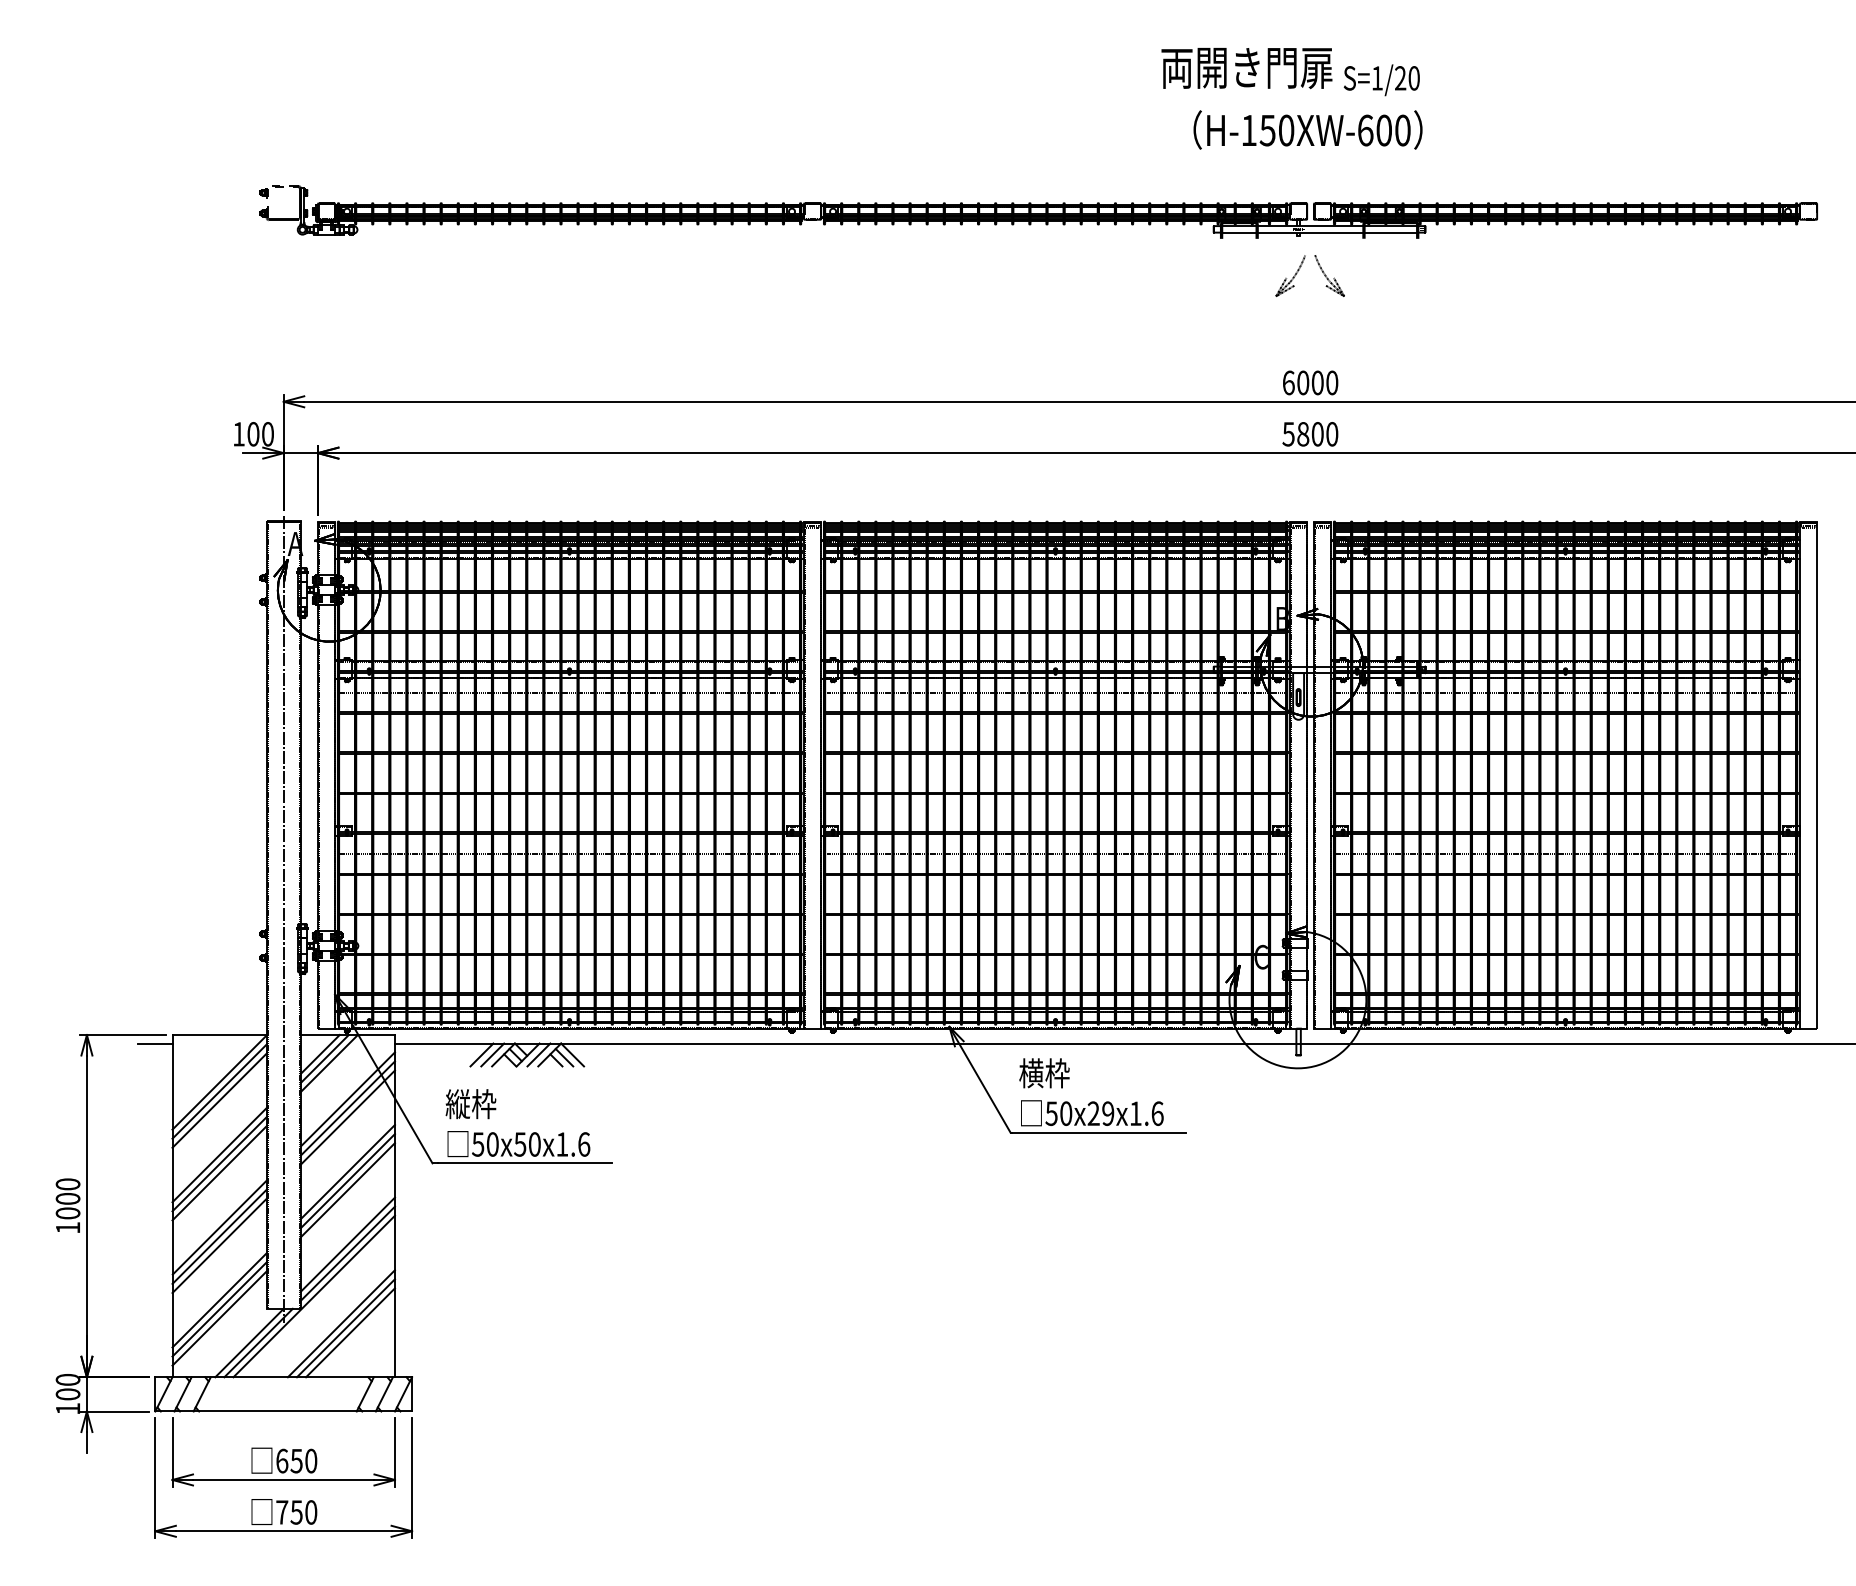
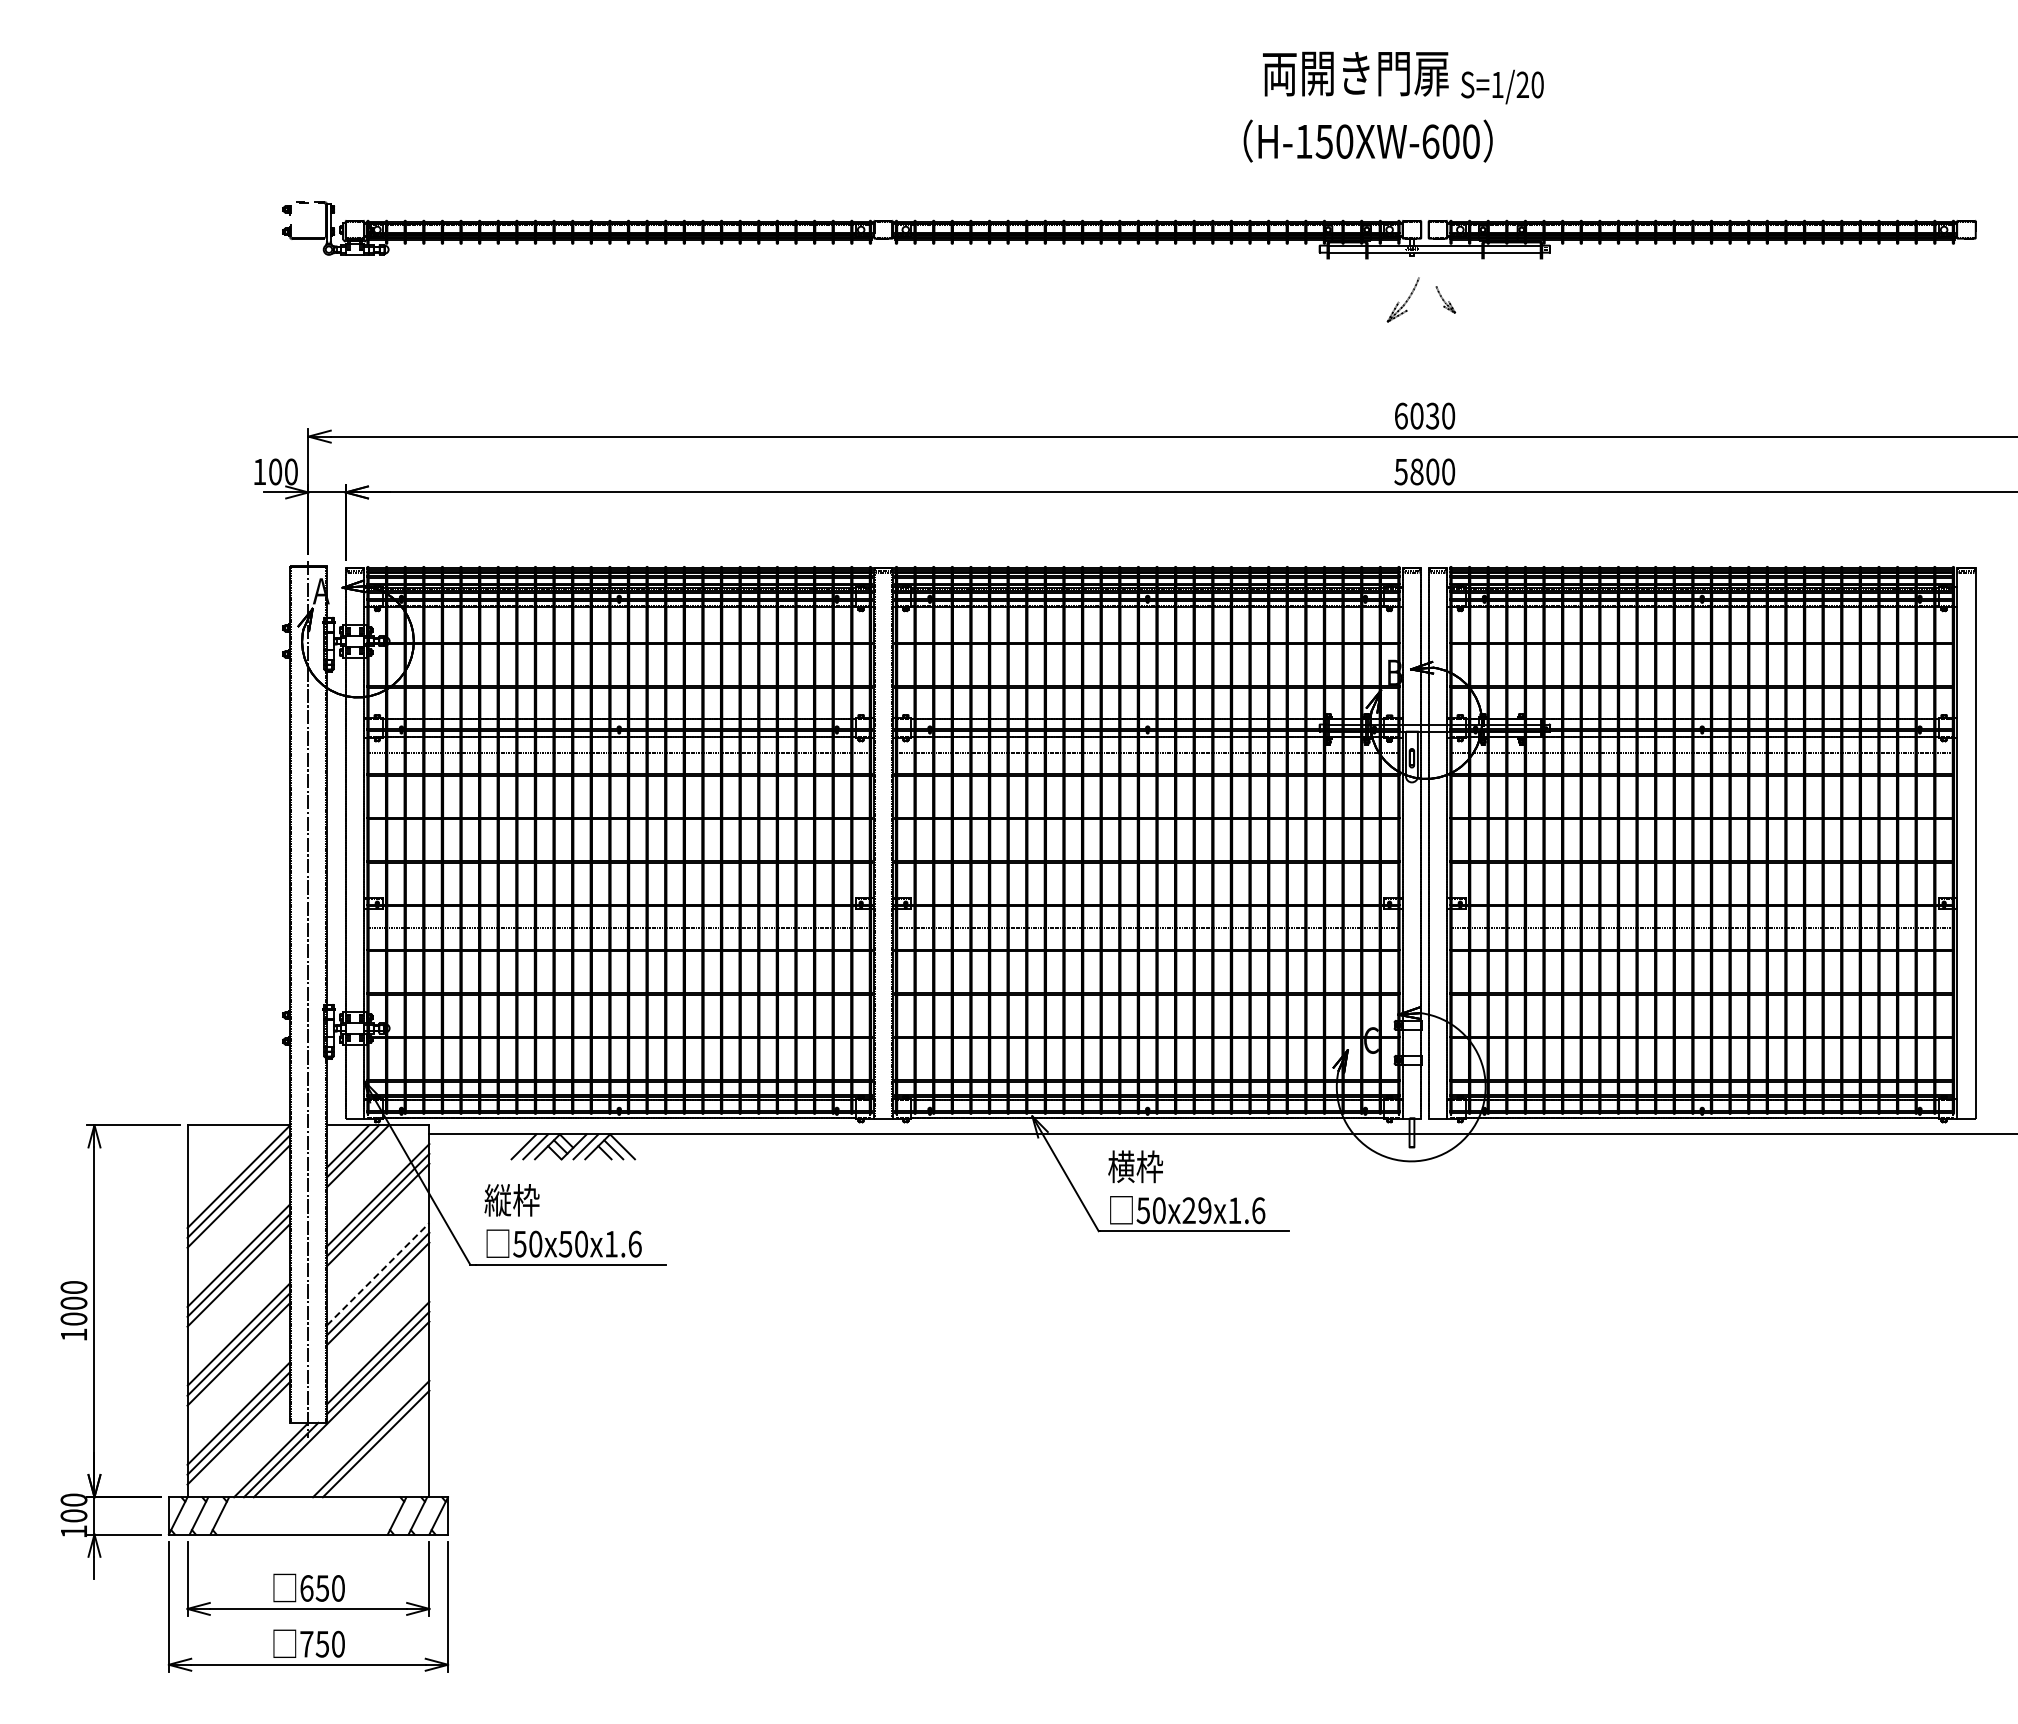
text: (1307, 129) -> (1367, 140), moved
part: (1329, 275) -> (1445, 299), size x0.6
text: (1317, 382) -> (1432, 415), 6000 -> 6030
line: (154, 1043) -> (168, 1134), removed
line: (348, 1171) -> (378, 1273), solid -> dashed
line: (349, 1332) -> (380, 1448), removed

